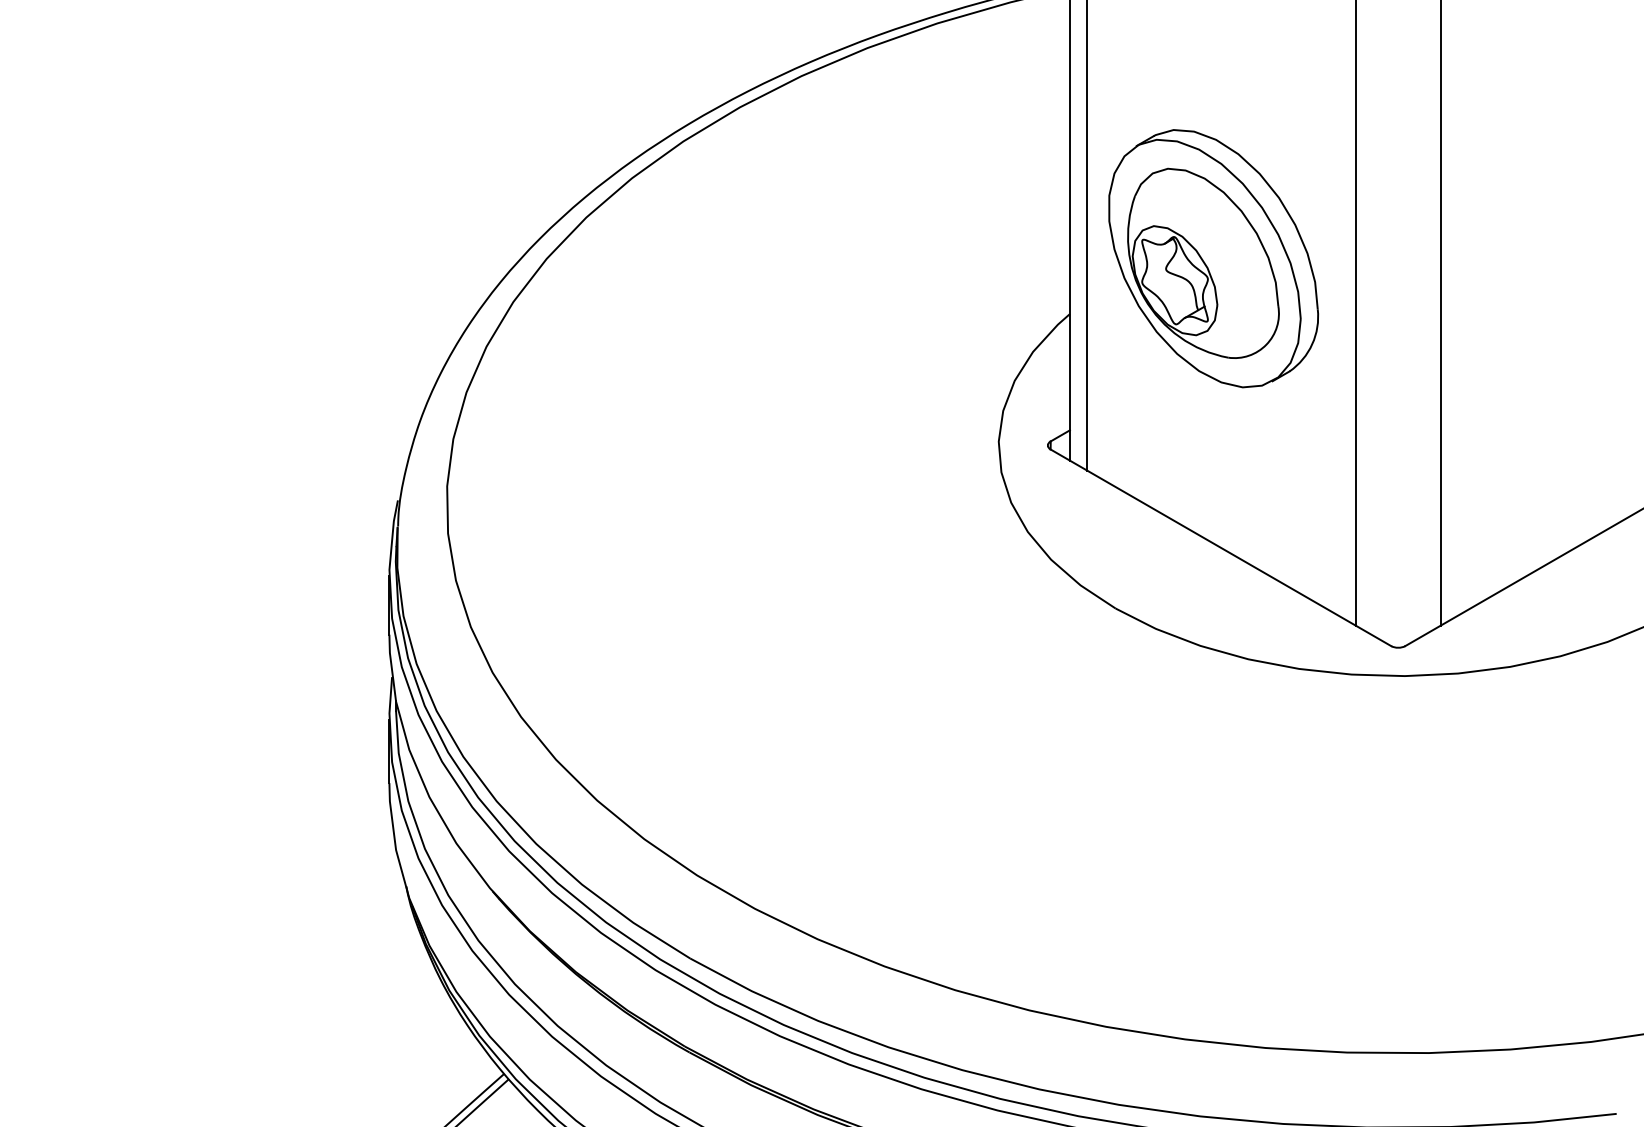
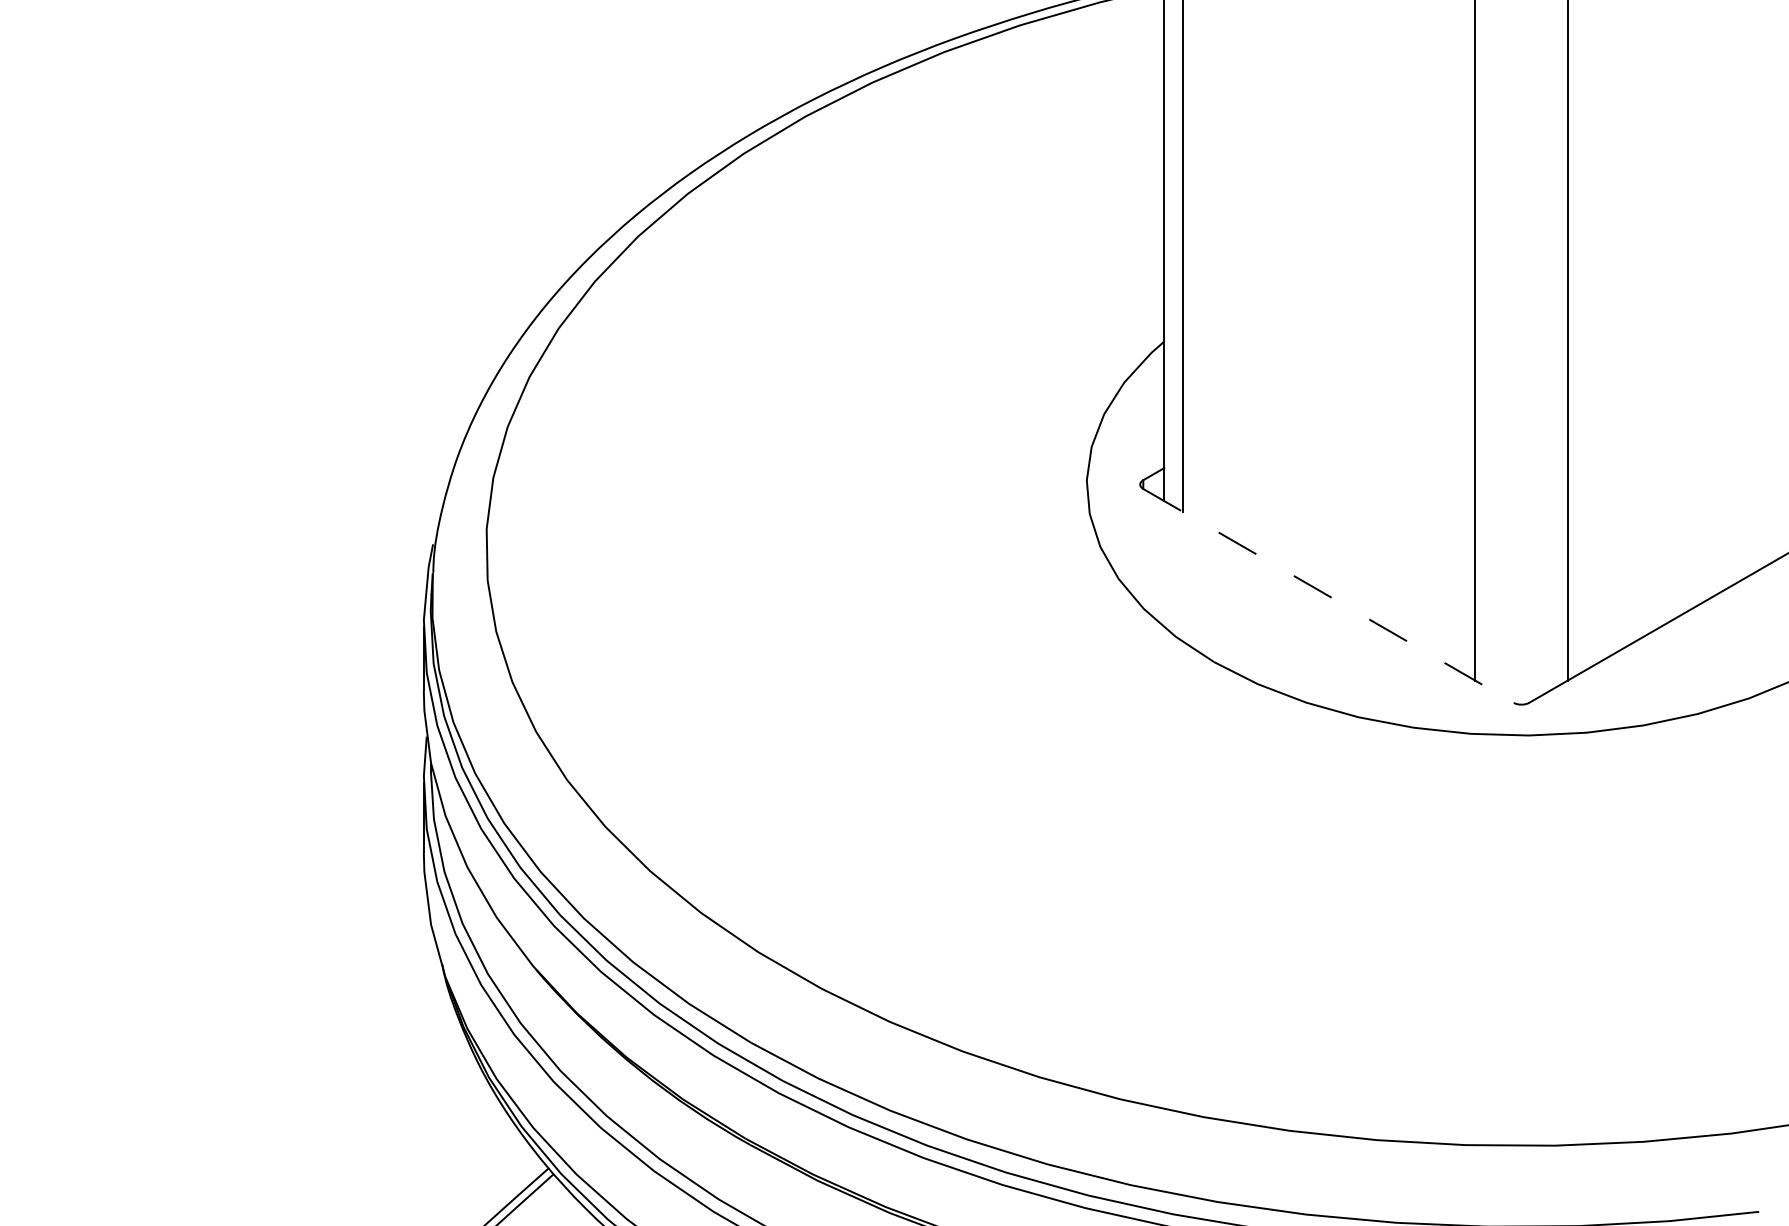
part: (1213, 258) -> (1320, 281), removed
line: (1220, 547) -> (1328, 595), solid -> dashed

